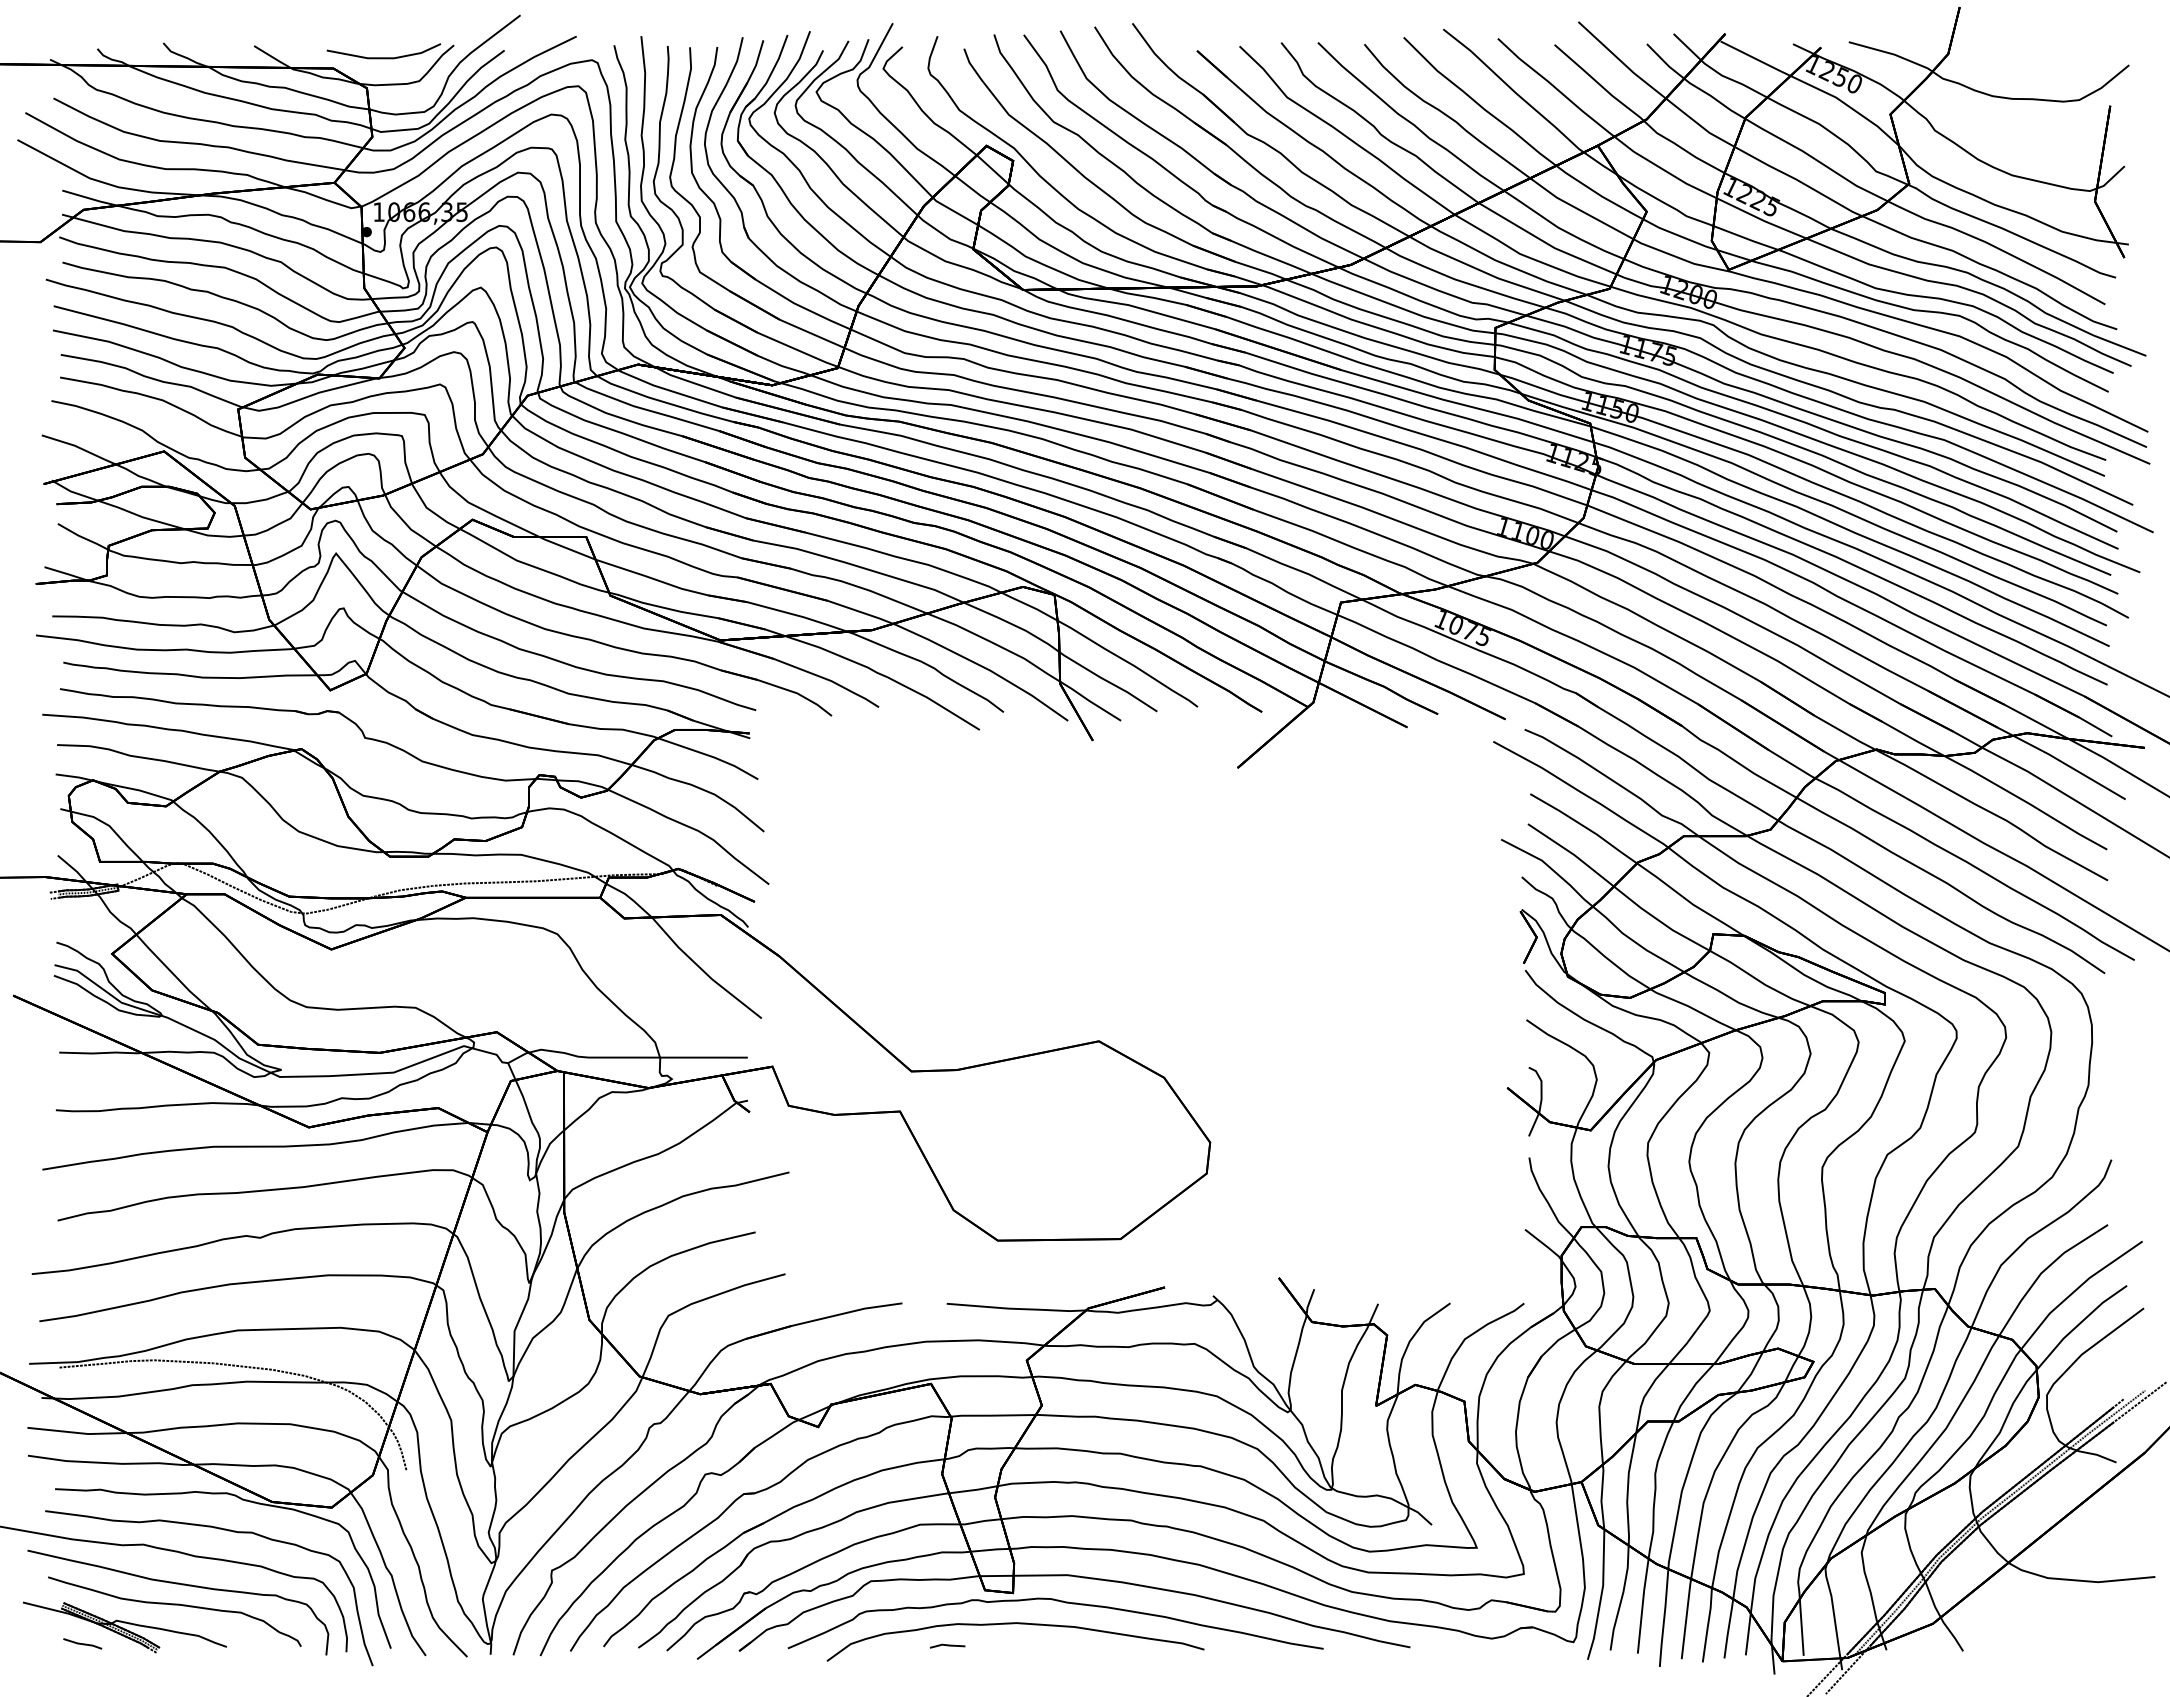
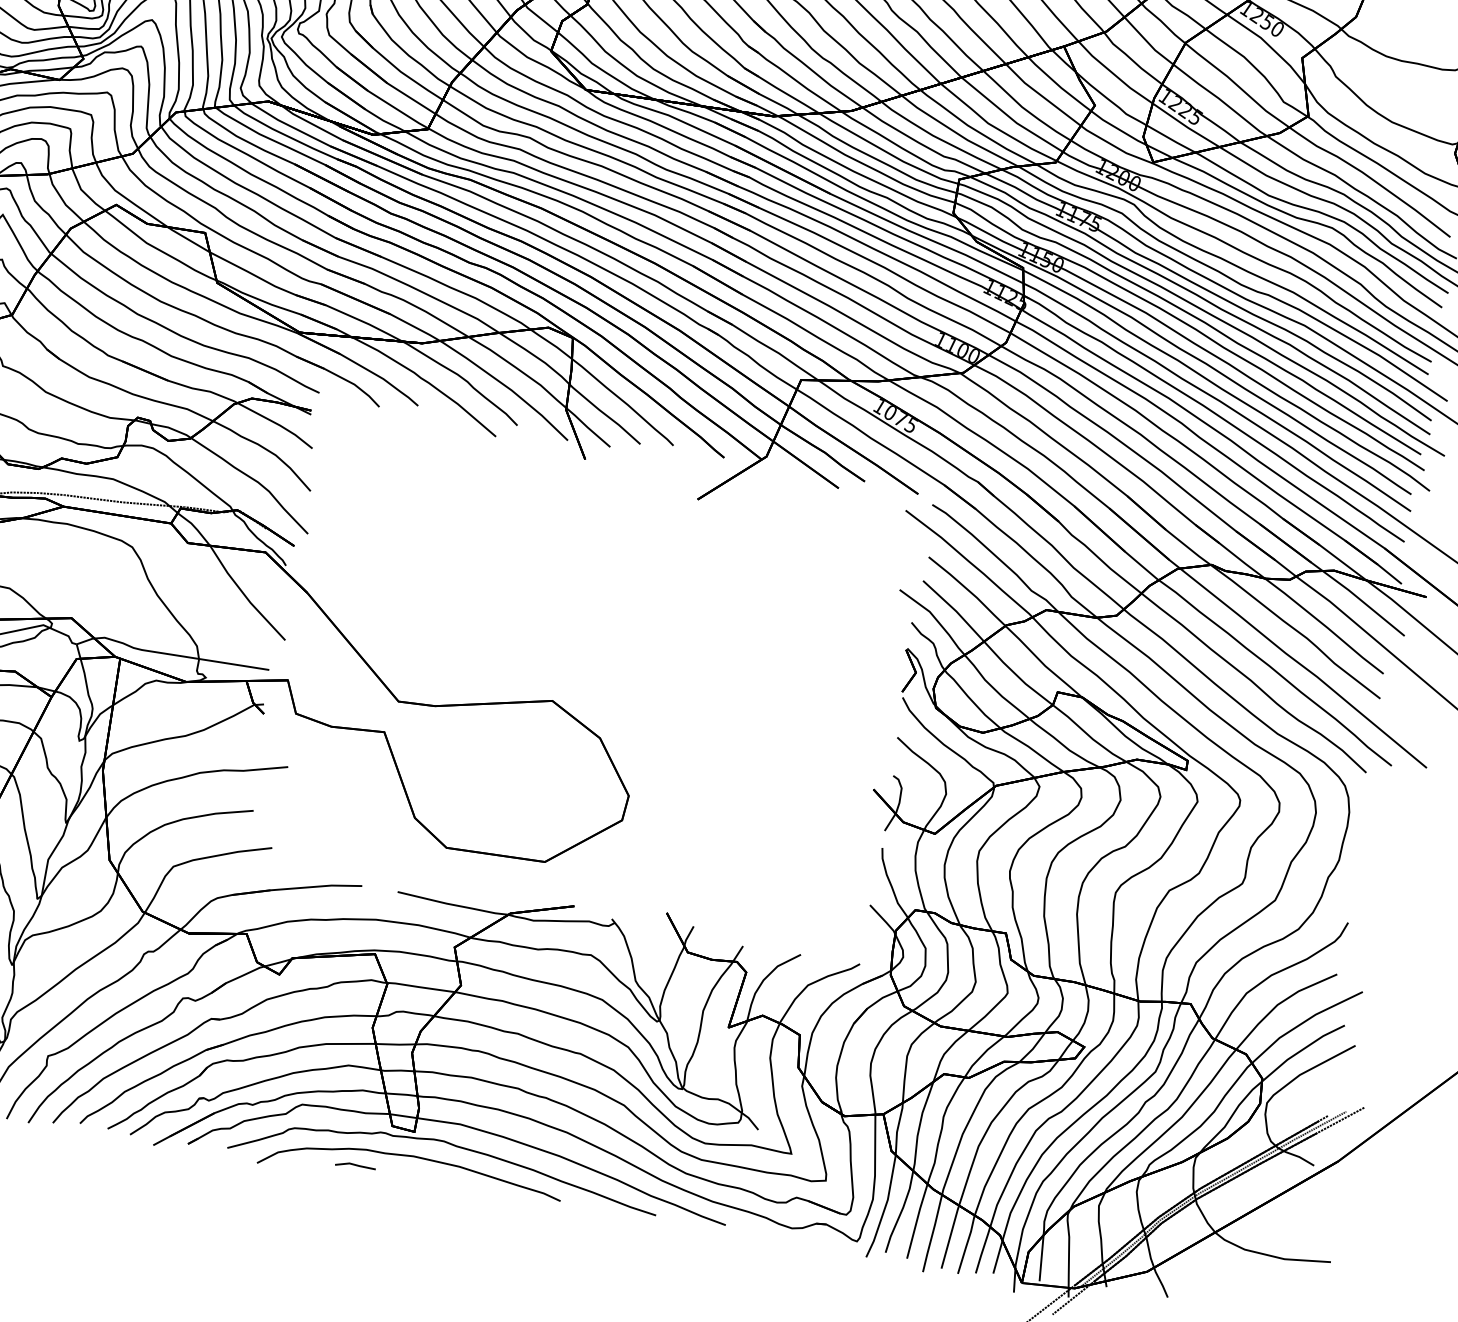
part: (947, 1646) -> (355, 1166), size x1.43

